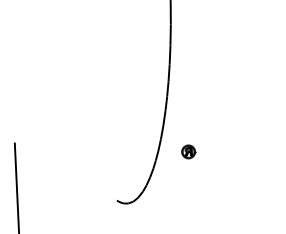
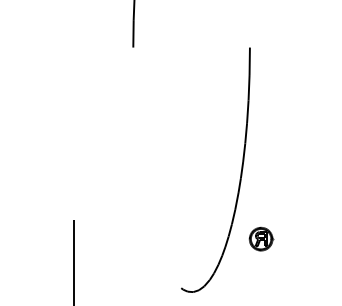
part: (188, 152) -> (261, 239), size x1.6

